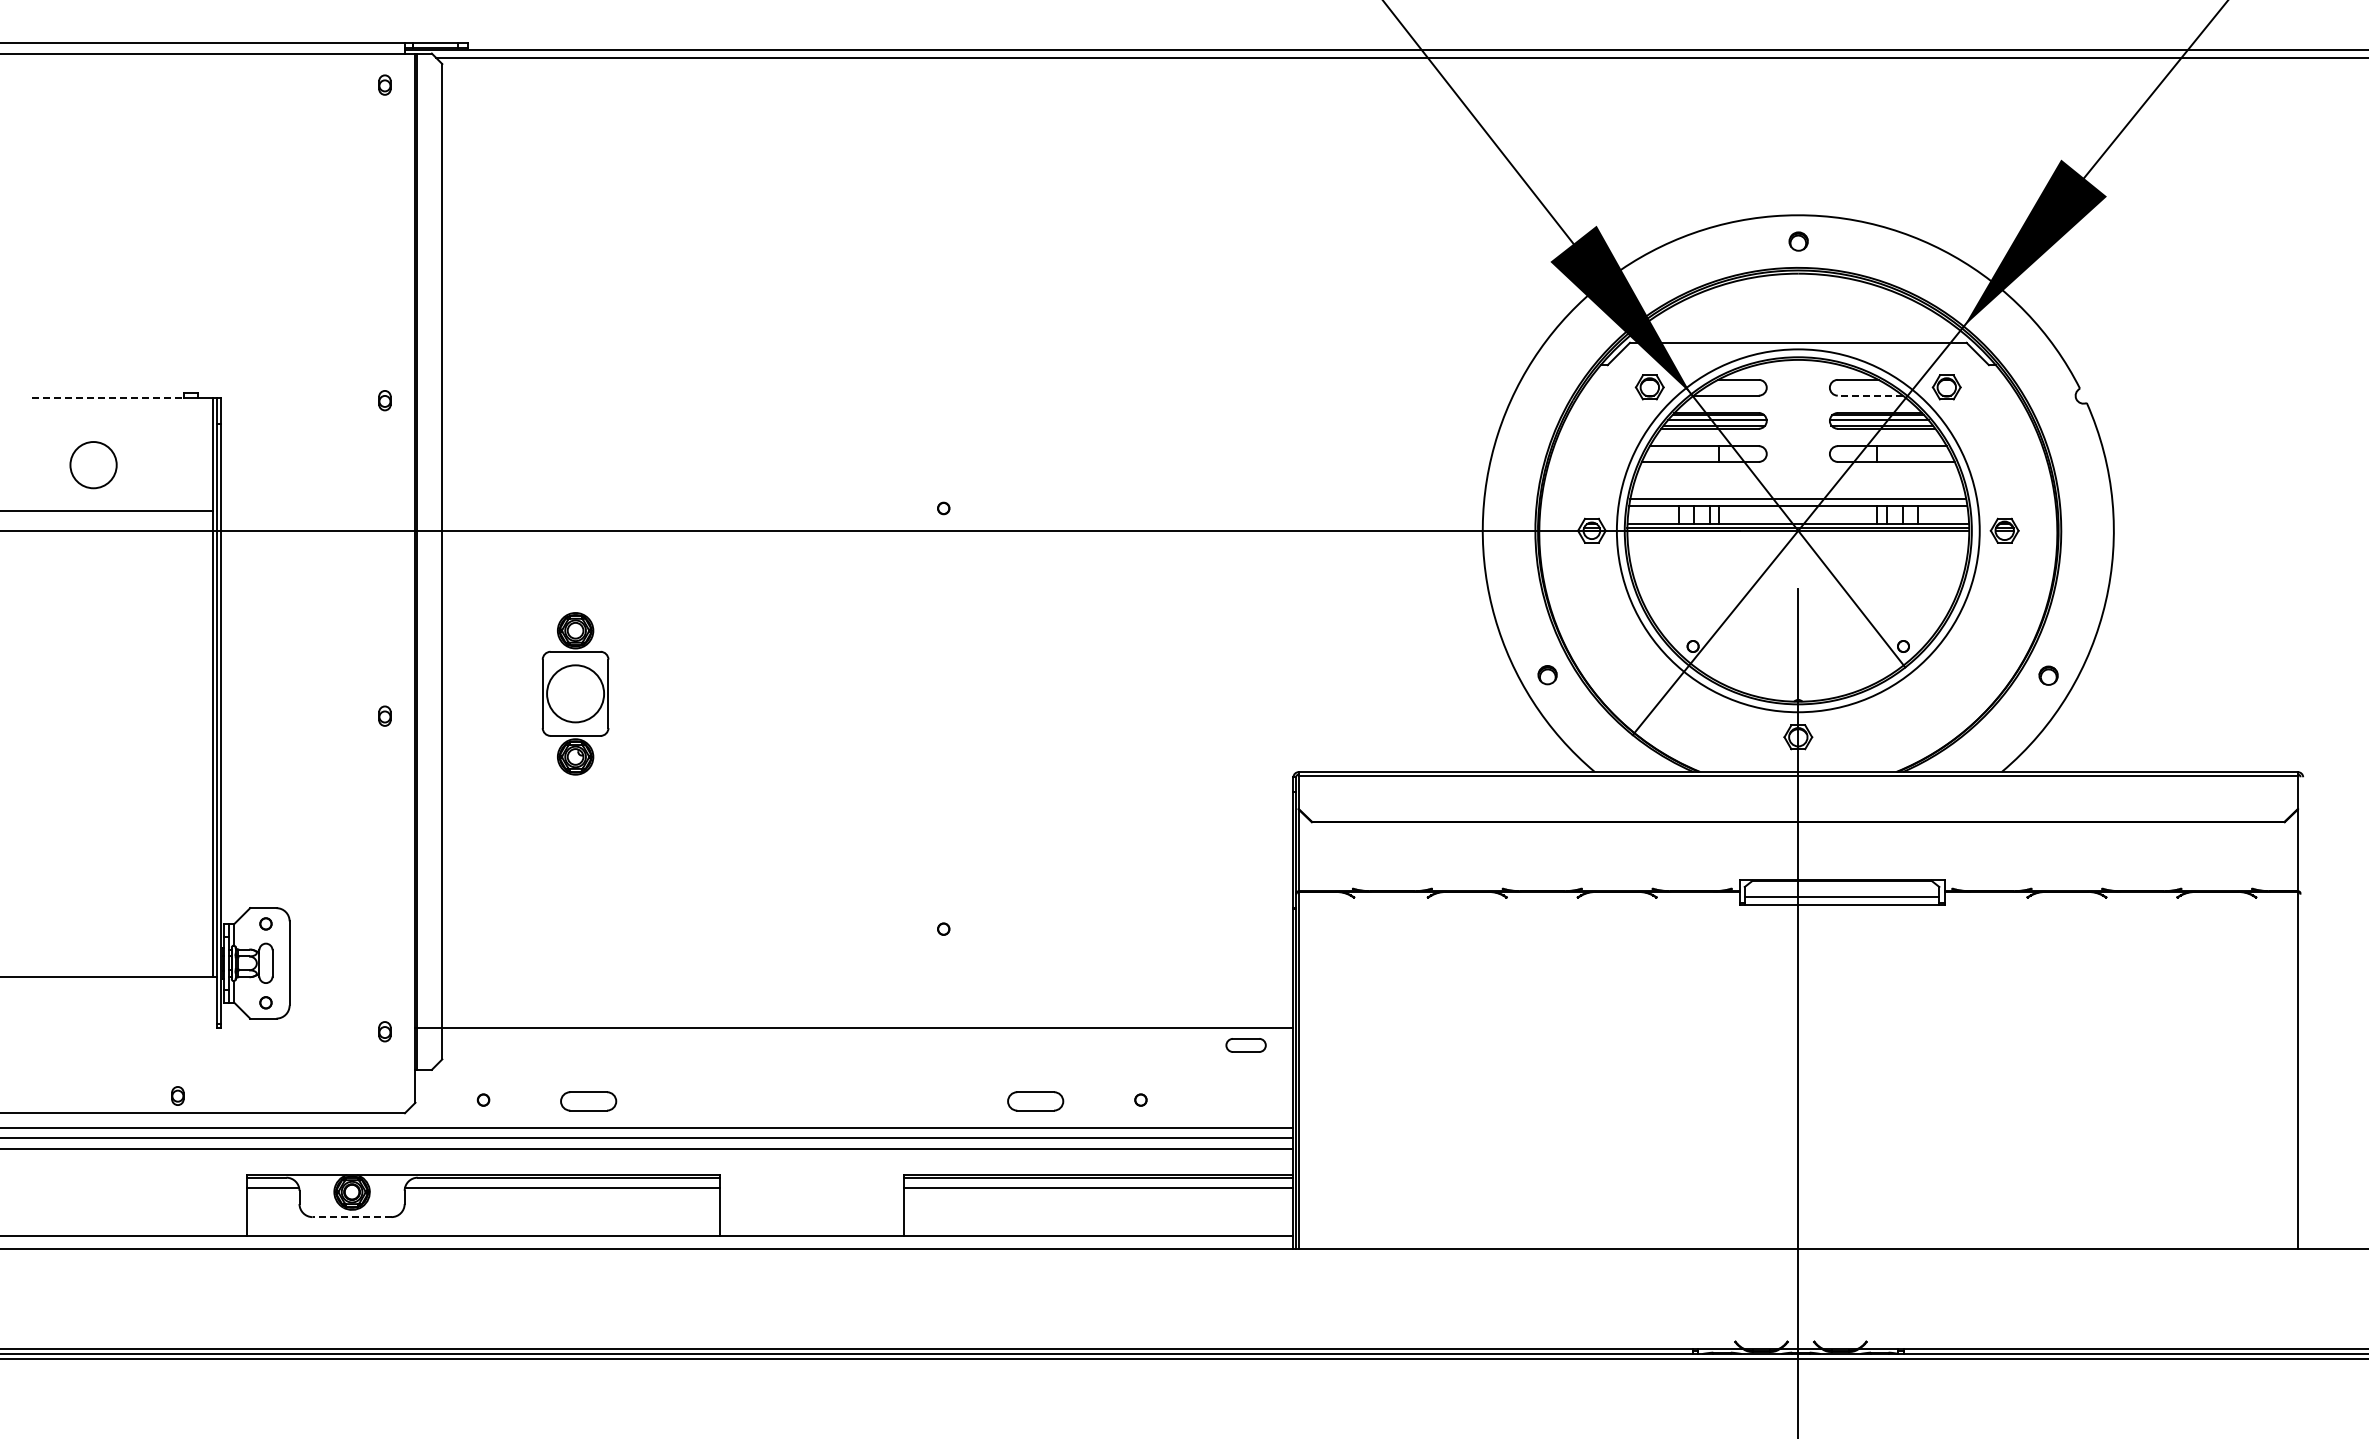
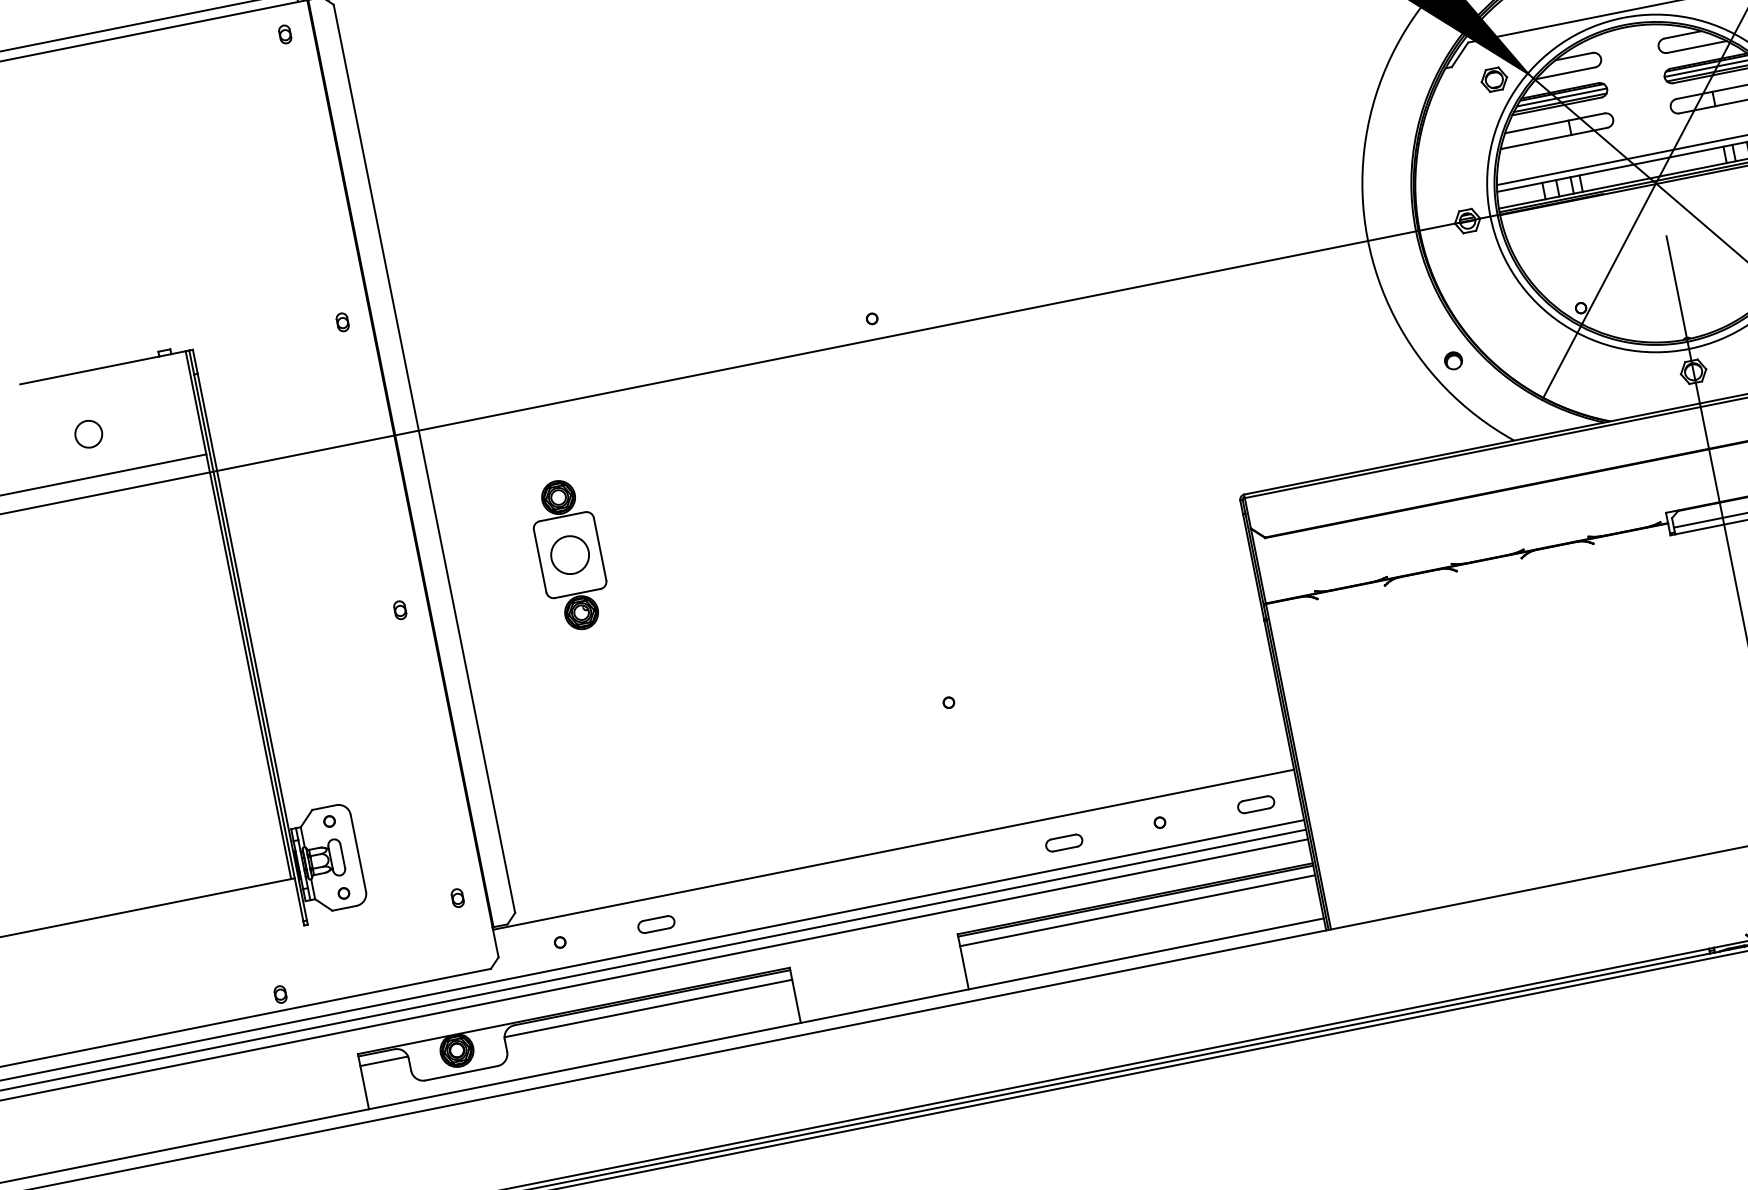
line: (1870, 395) -> (1697, 46), dashed -> solid
line: (108, 398) -> (90, 370), dashed -> solid
circle: (93, 464) -> (88, 433), size x0.62
circle: (575, 693) -> (569, 554), size x0.71
line: (854, 1027) -> (893, 849), moved
part: (1245, 1045) -> (1255, 804), moved
part: (588, 1101) -> (656, 924), size x0.71
part: (1035, 1101) -> (1064, 843), size x0.71
line: (351, 1217) -> (461, 1073), dashed -> solid

